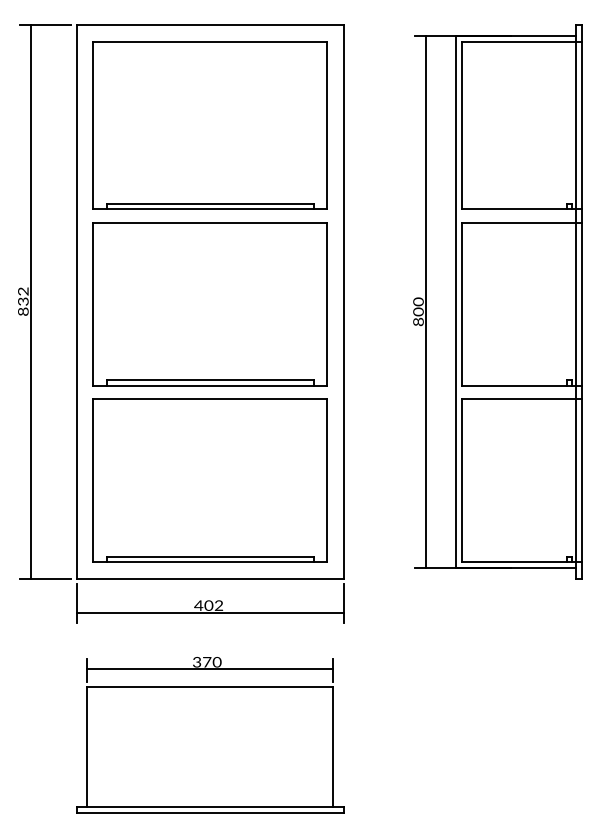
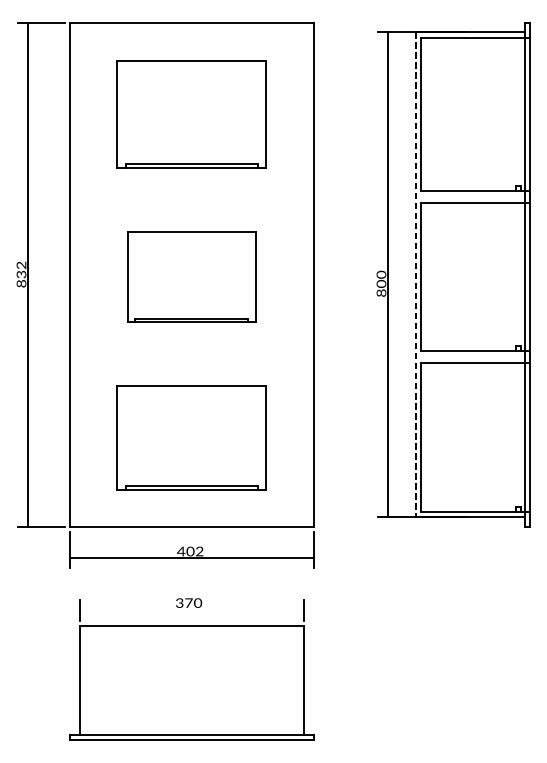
part: (209, 125) -> (191, 114), size x0.7
line: (456, 302) -> (416, 275), solid -> dashed
part: (209, 304) -> (191, 277), size x0.6
part: (209, 480) -> (191, 437), size x0.7
line: (210, 669) -> (191, 609), removed

